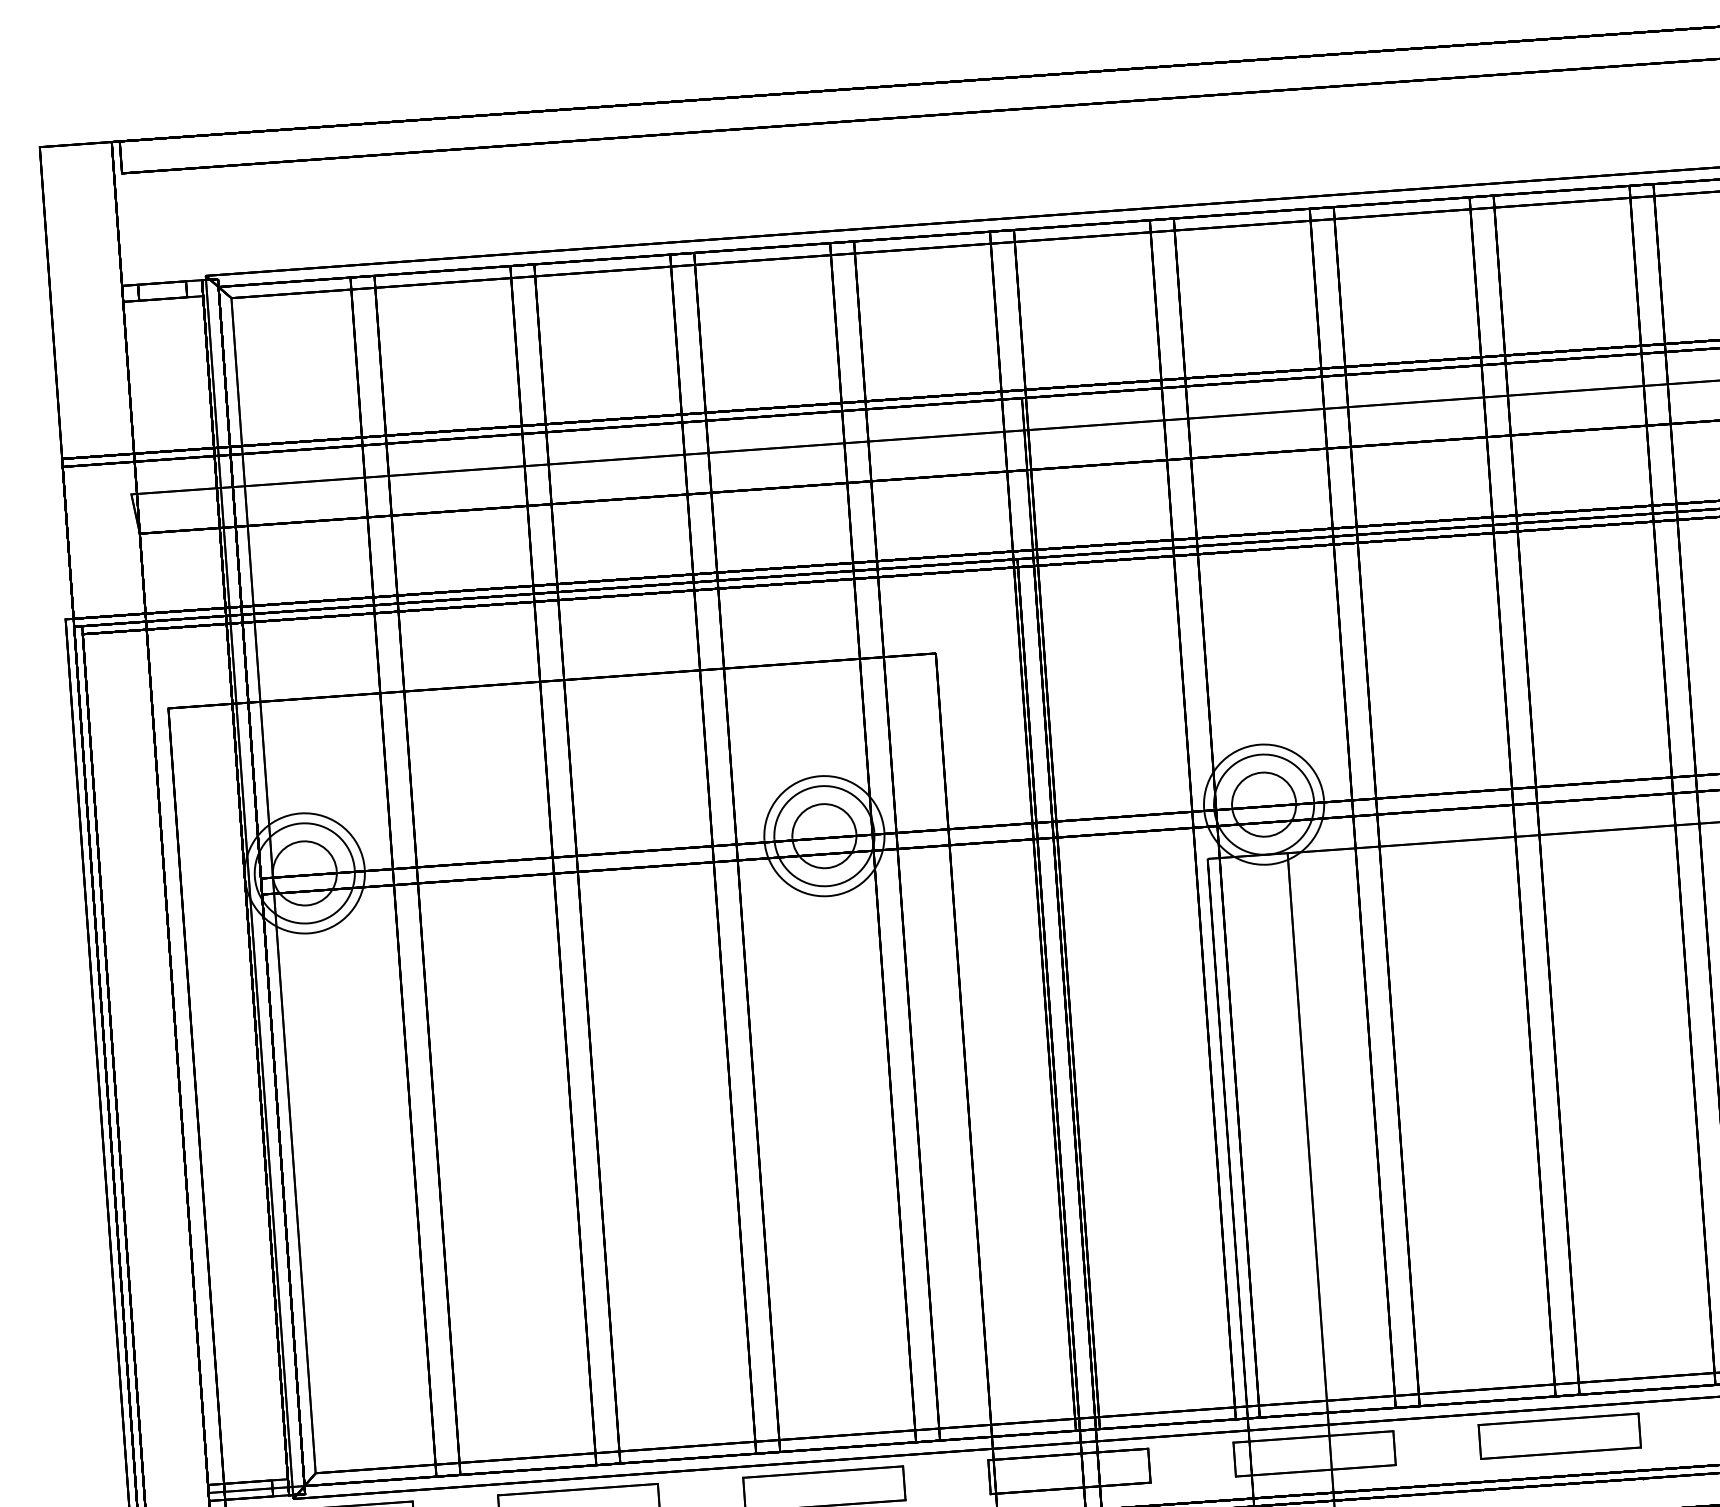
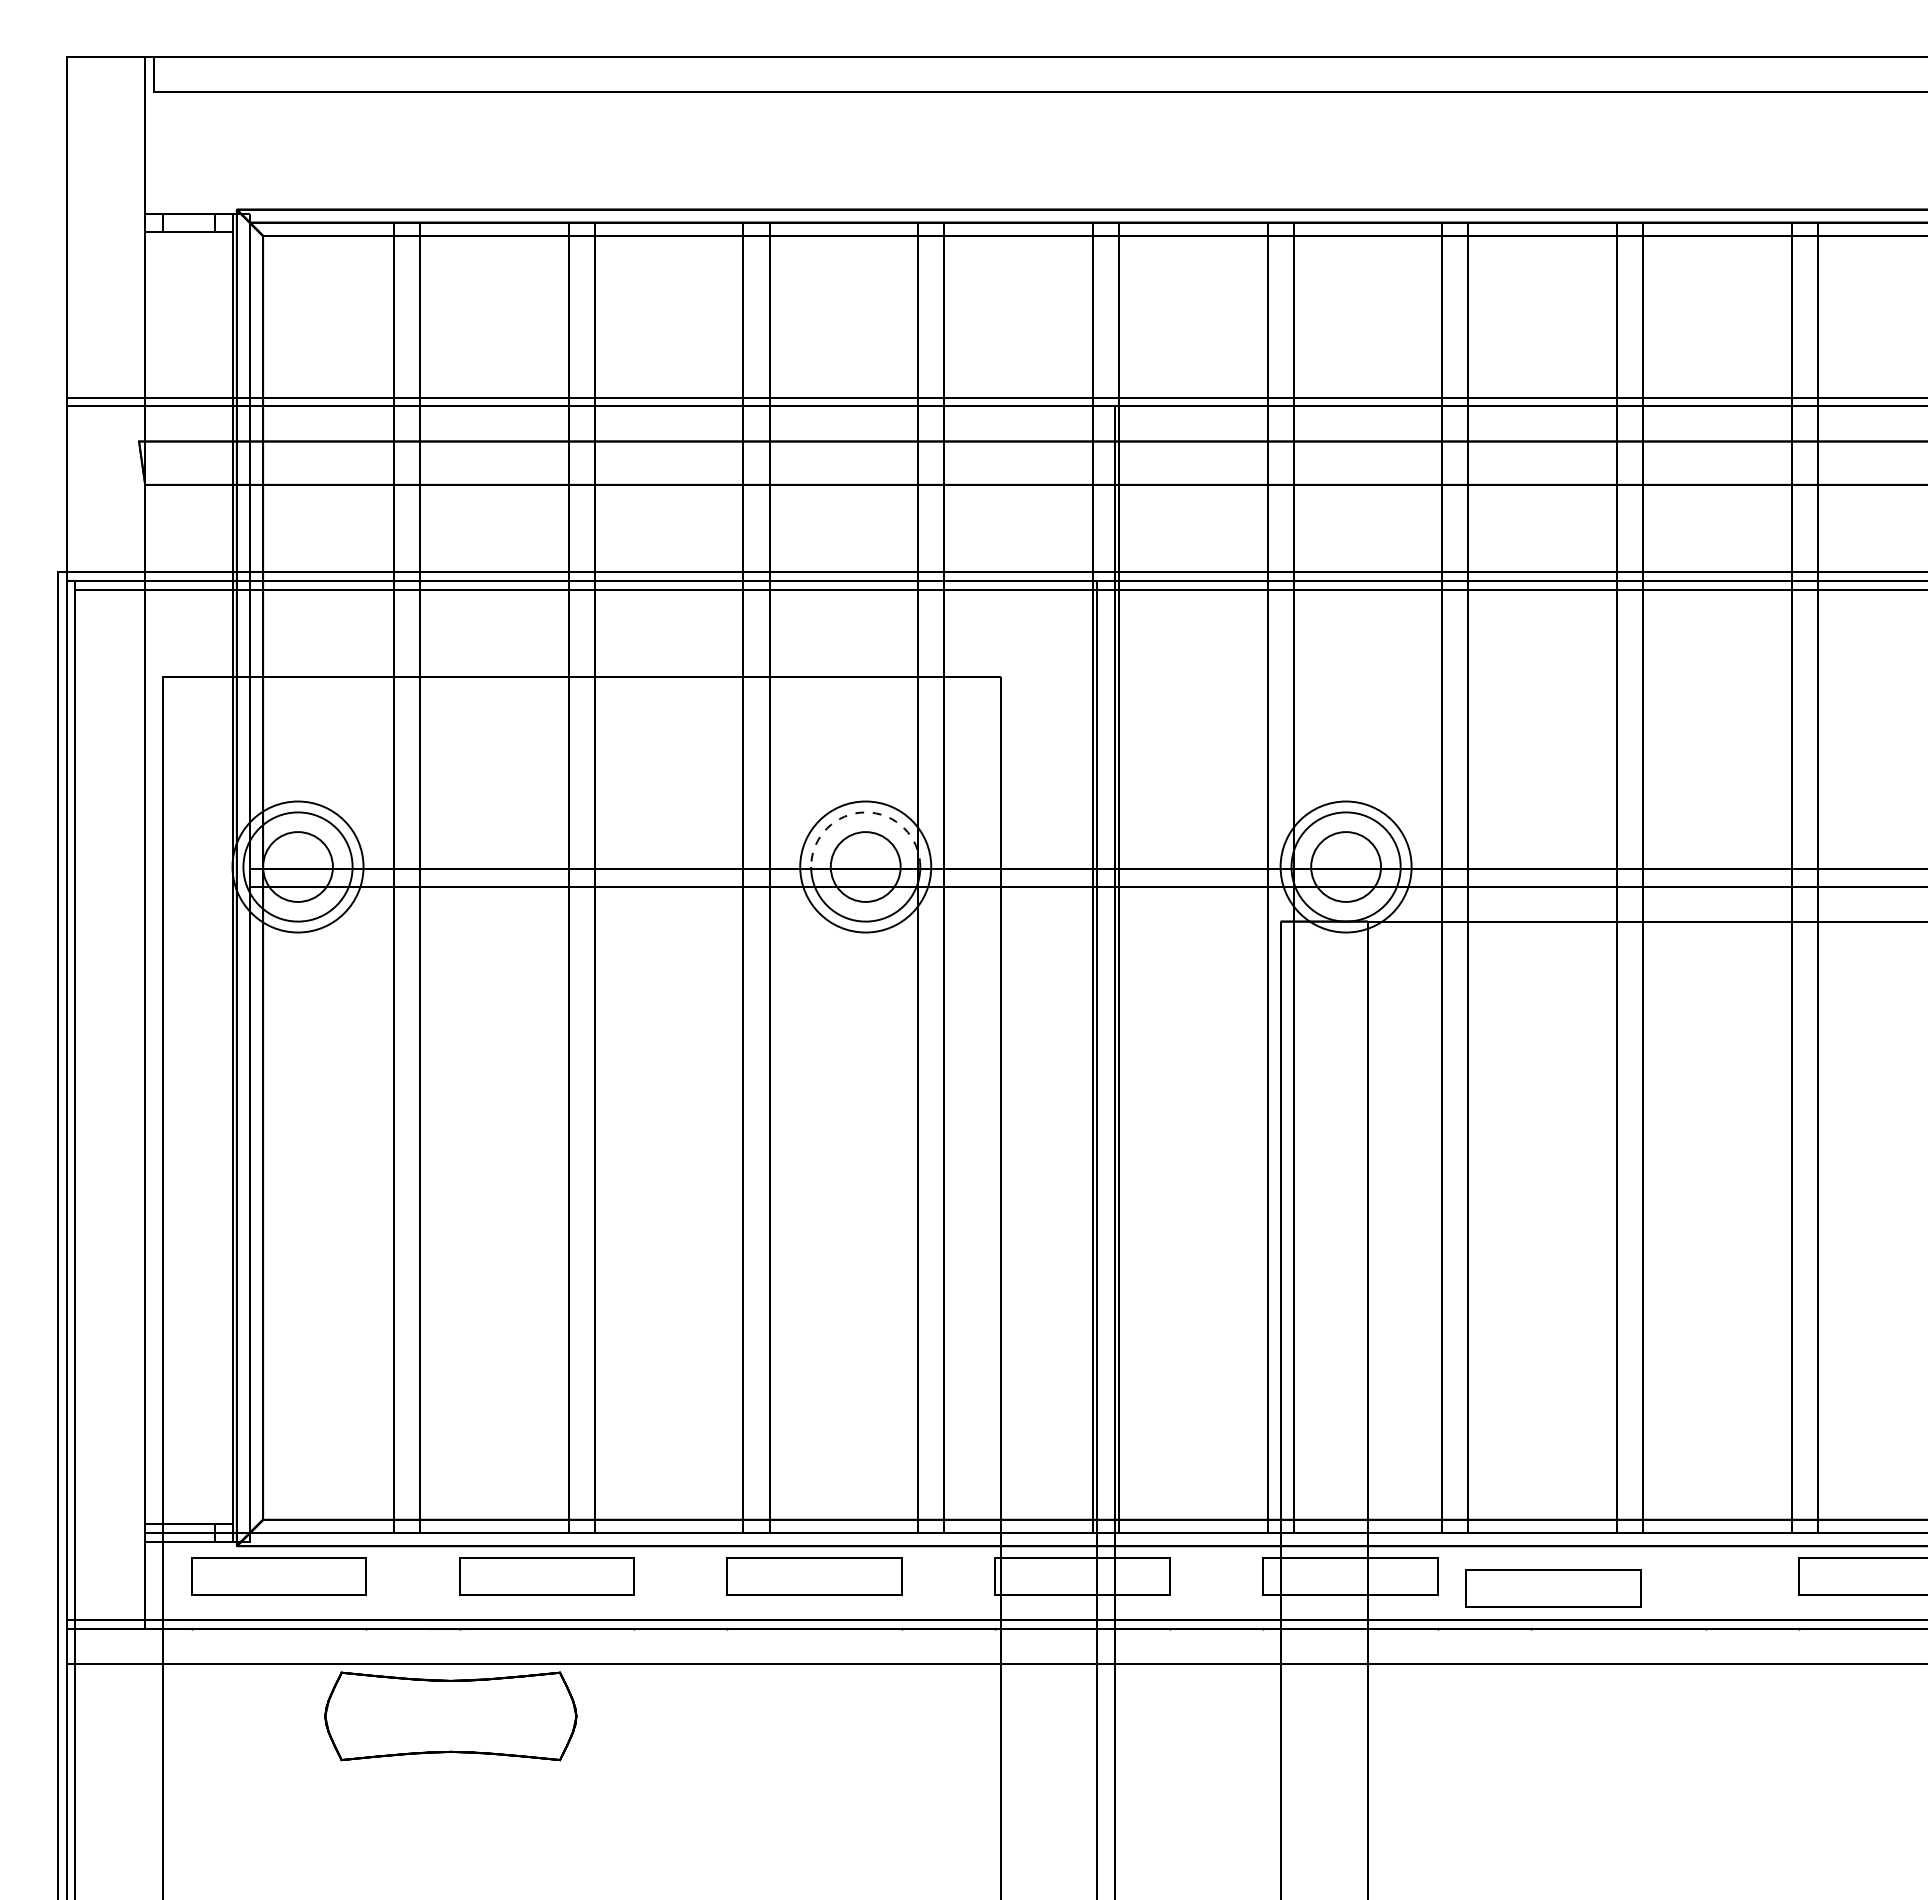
arc: (820, 786) -> (865, 812), solid -> dashed
part: (1559, 1436) -> (1553, 1588), moved

